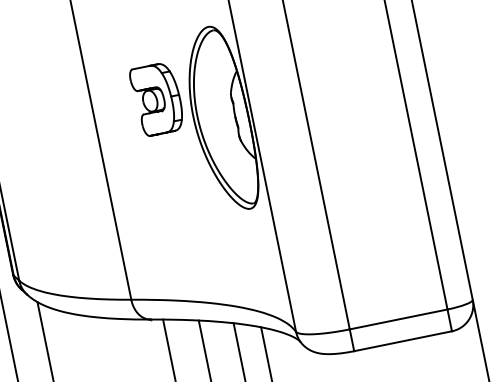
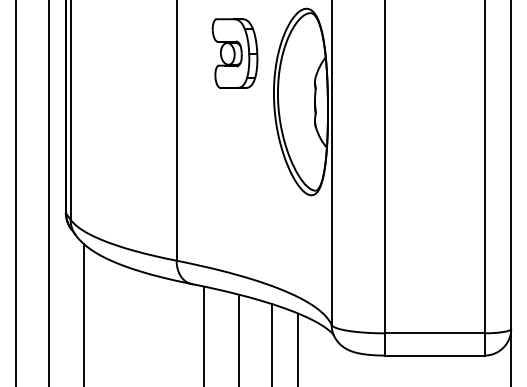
part: (156, 99) -> (234, 53), moved

